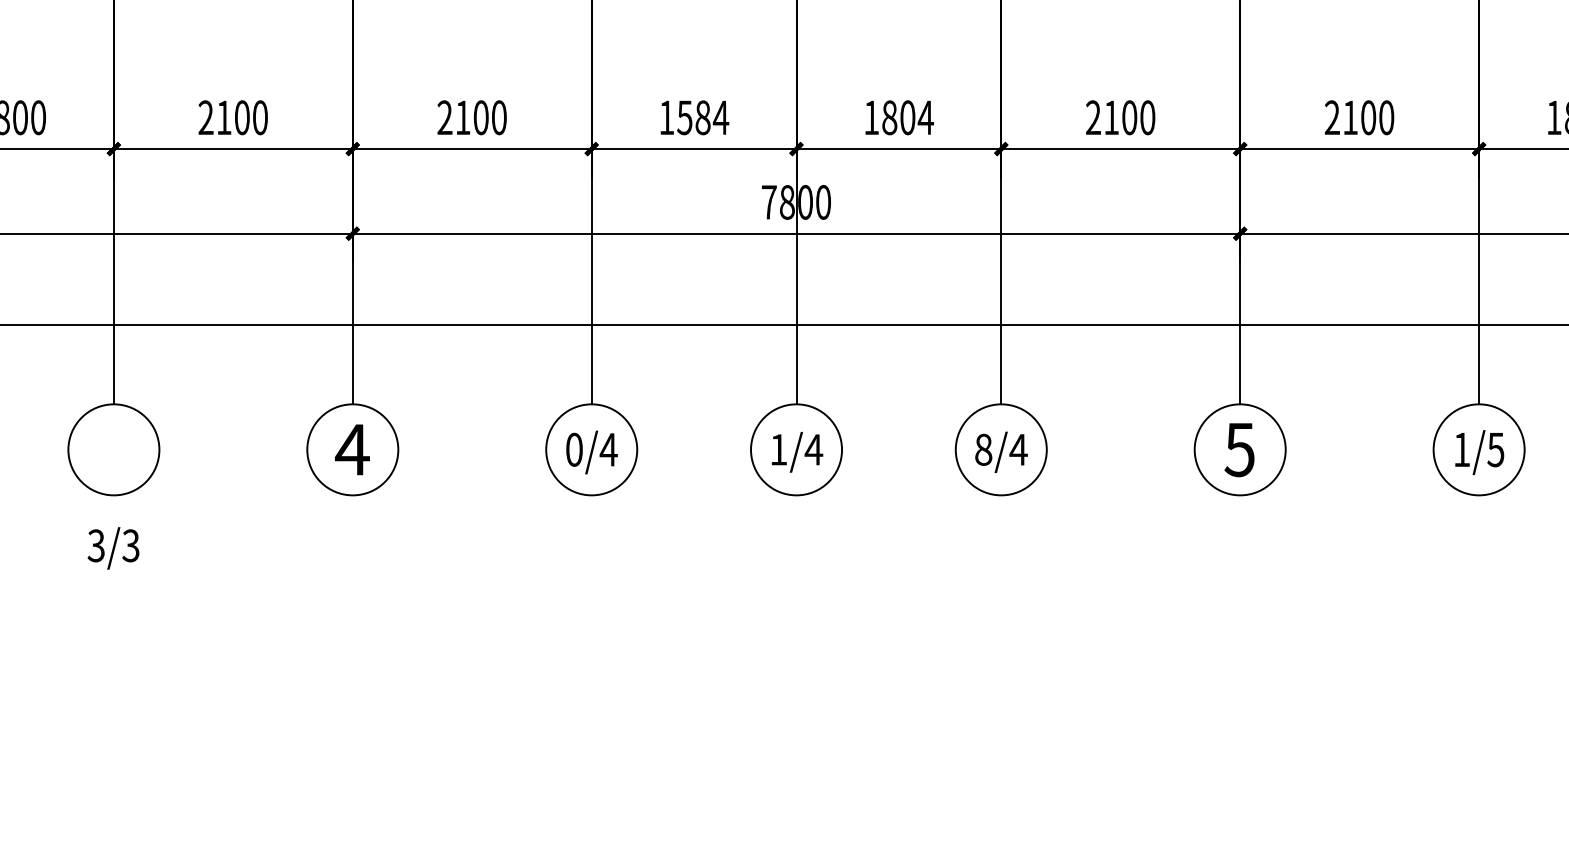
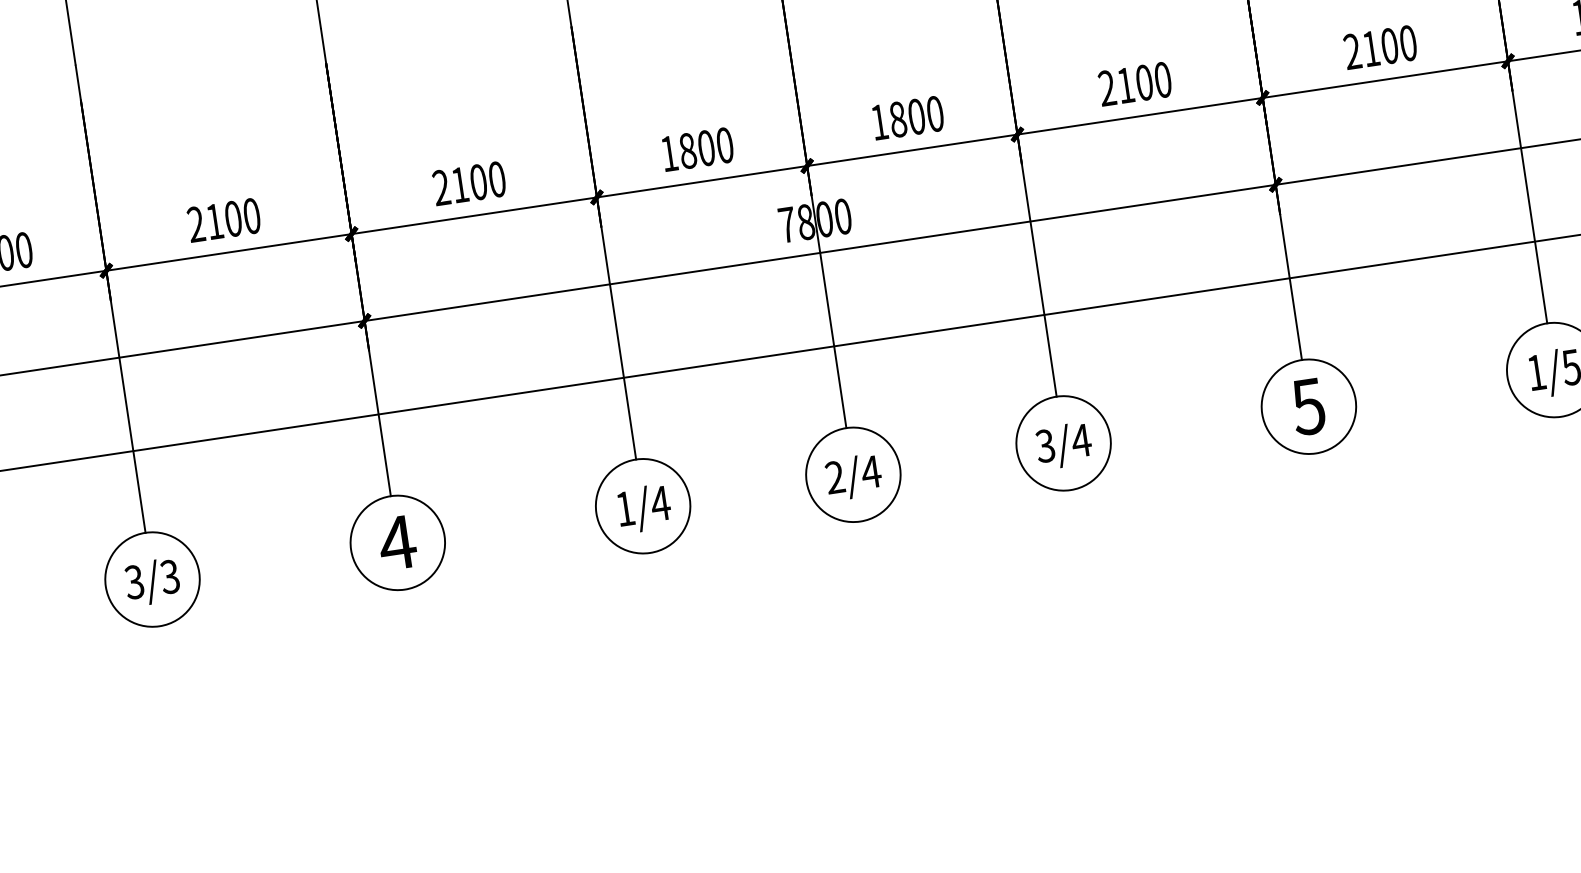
text: (703, 117) -> (706, 147), 1584 -> 1800
text: (925, 117) -> (934, 113), 1804 -> 1800
text: (574, 449) -> (625, 508), 0/4 -> 1/4
text: (778, 449) -> (834, 477), 1/4 -> 2/4
text: (983, 449) -> (1045, 445), 8/4 -> 3/4
text: (113, 548) -> (152, 582), moved

